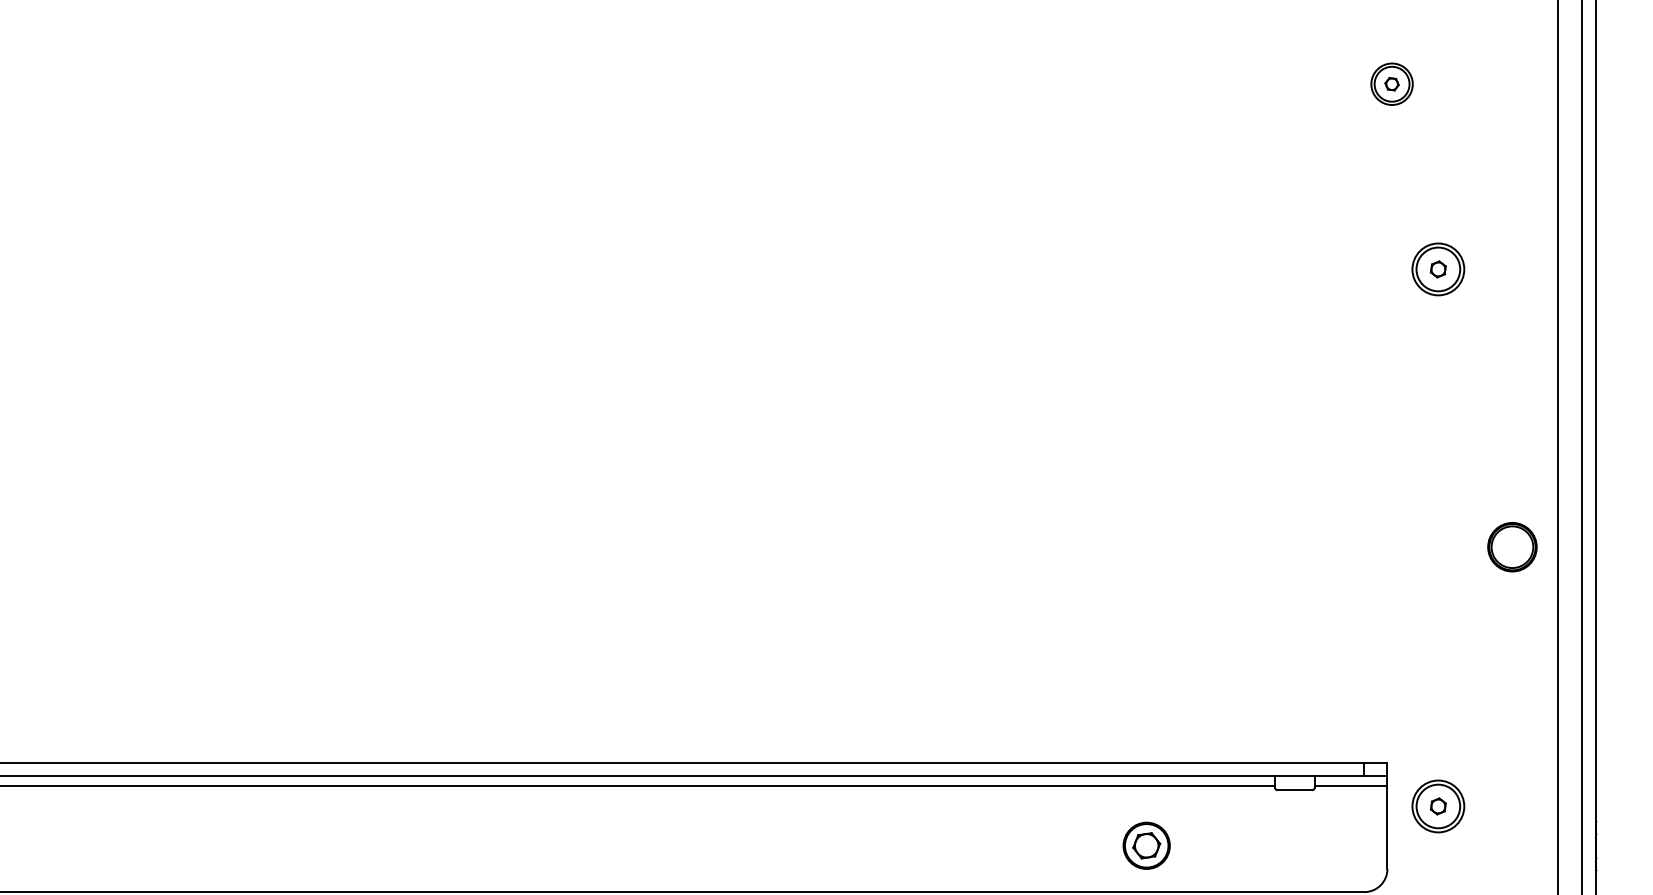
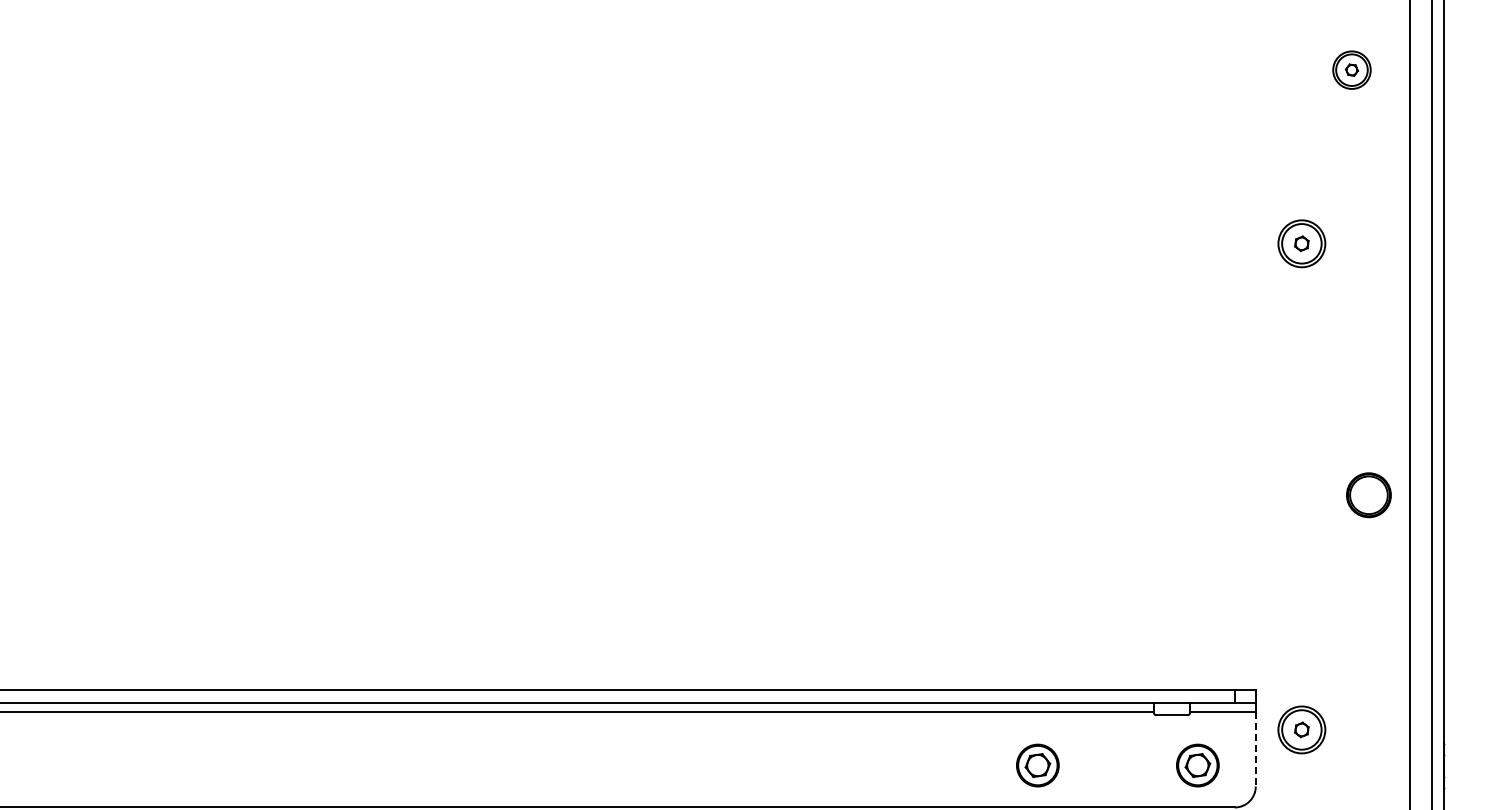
part: (1391, 83) -> (1351, 69), moved
line: (1387, 828) -> (1255, 749), solid -> dashed
part: (1323, 845) -> (1197, 765), added

